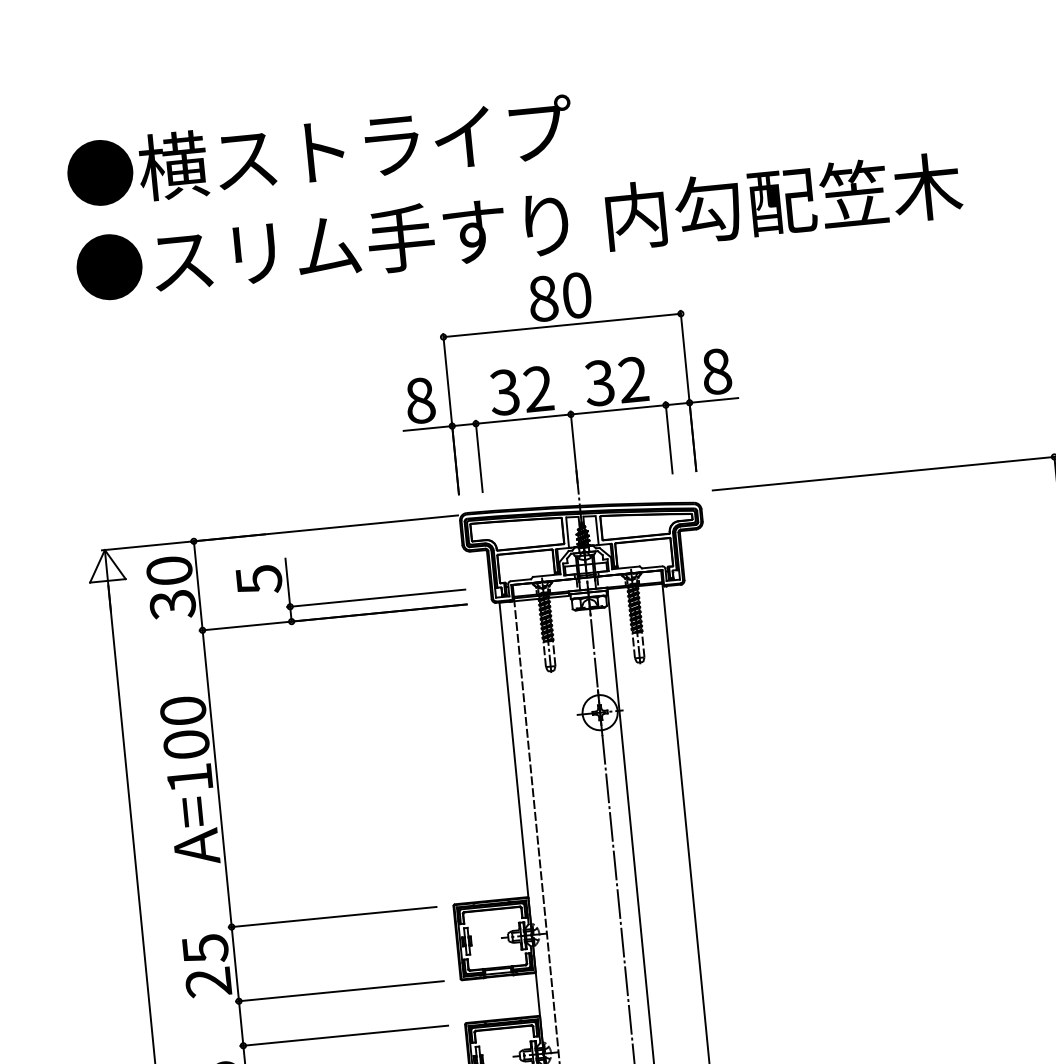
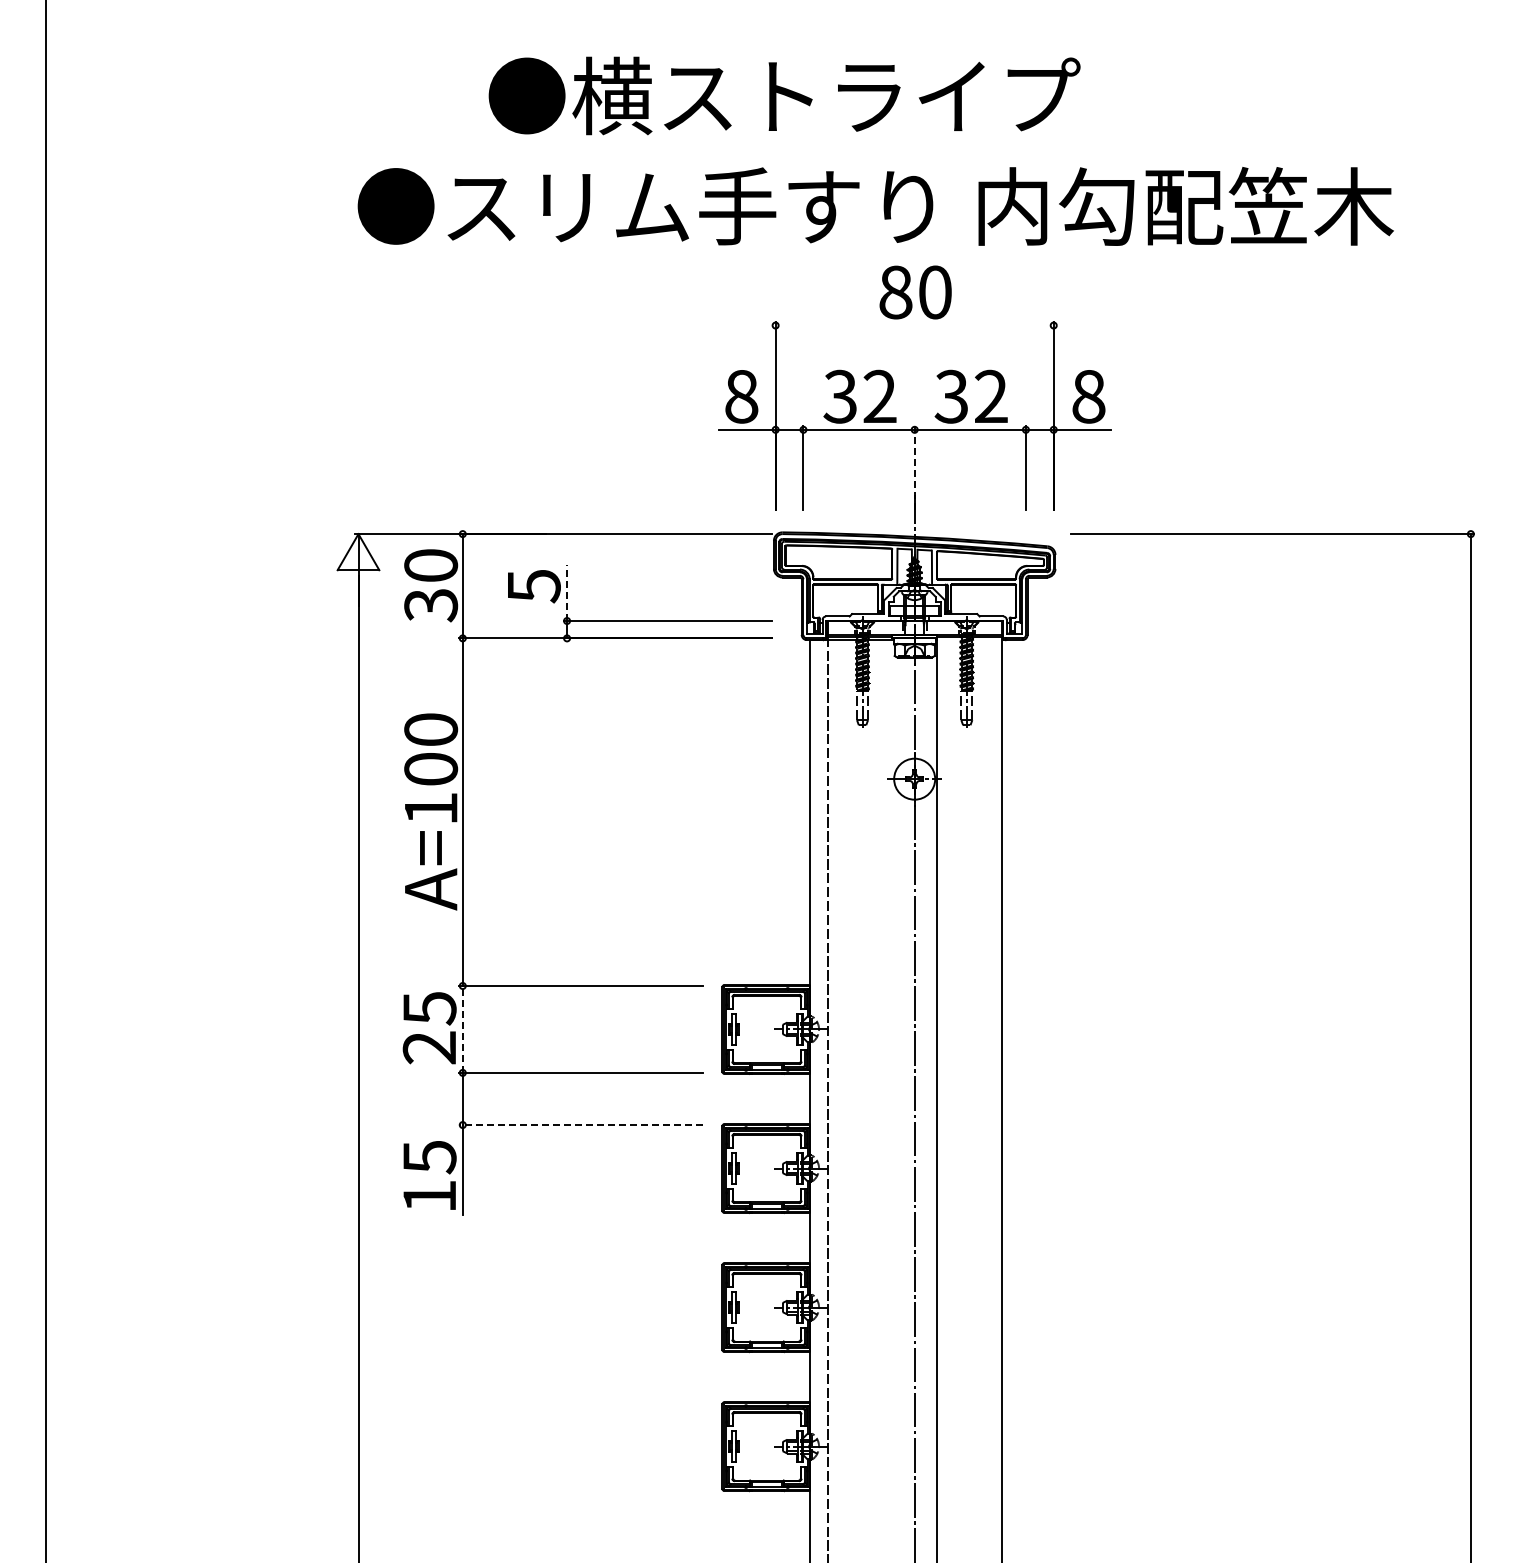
text: (319, 150) -> (784, 95), moved
line: (562, 325) -> (914, 325), removed
line: (574, 447) -> (914, 468), solid -> dashed
line: (288, 582) -> (567, 592), solid -> dashed
line: (235, 963) -> (462, 1028), solid -> dashed
line: (343, 1036) -> (580, 1125), solid -> dashed

